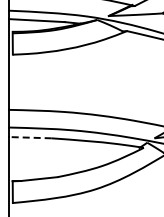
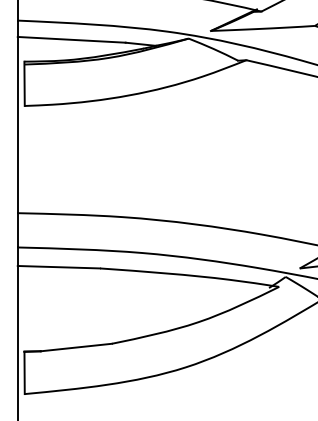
line: (29, 137) -> (57, 266), dashed -> solid

